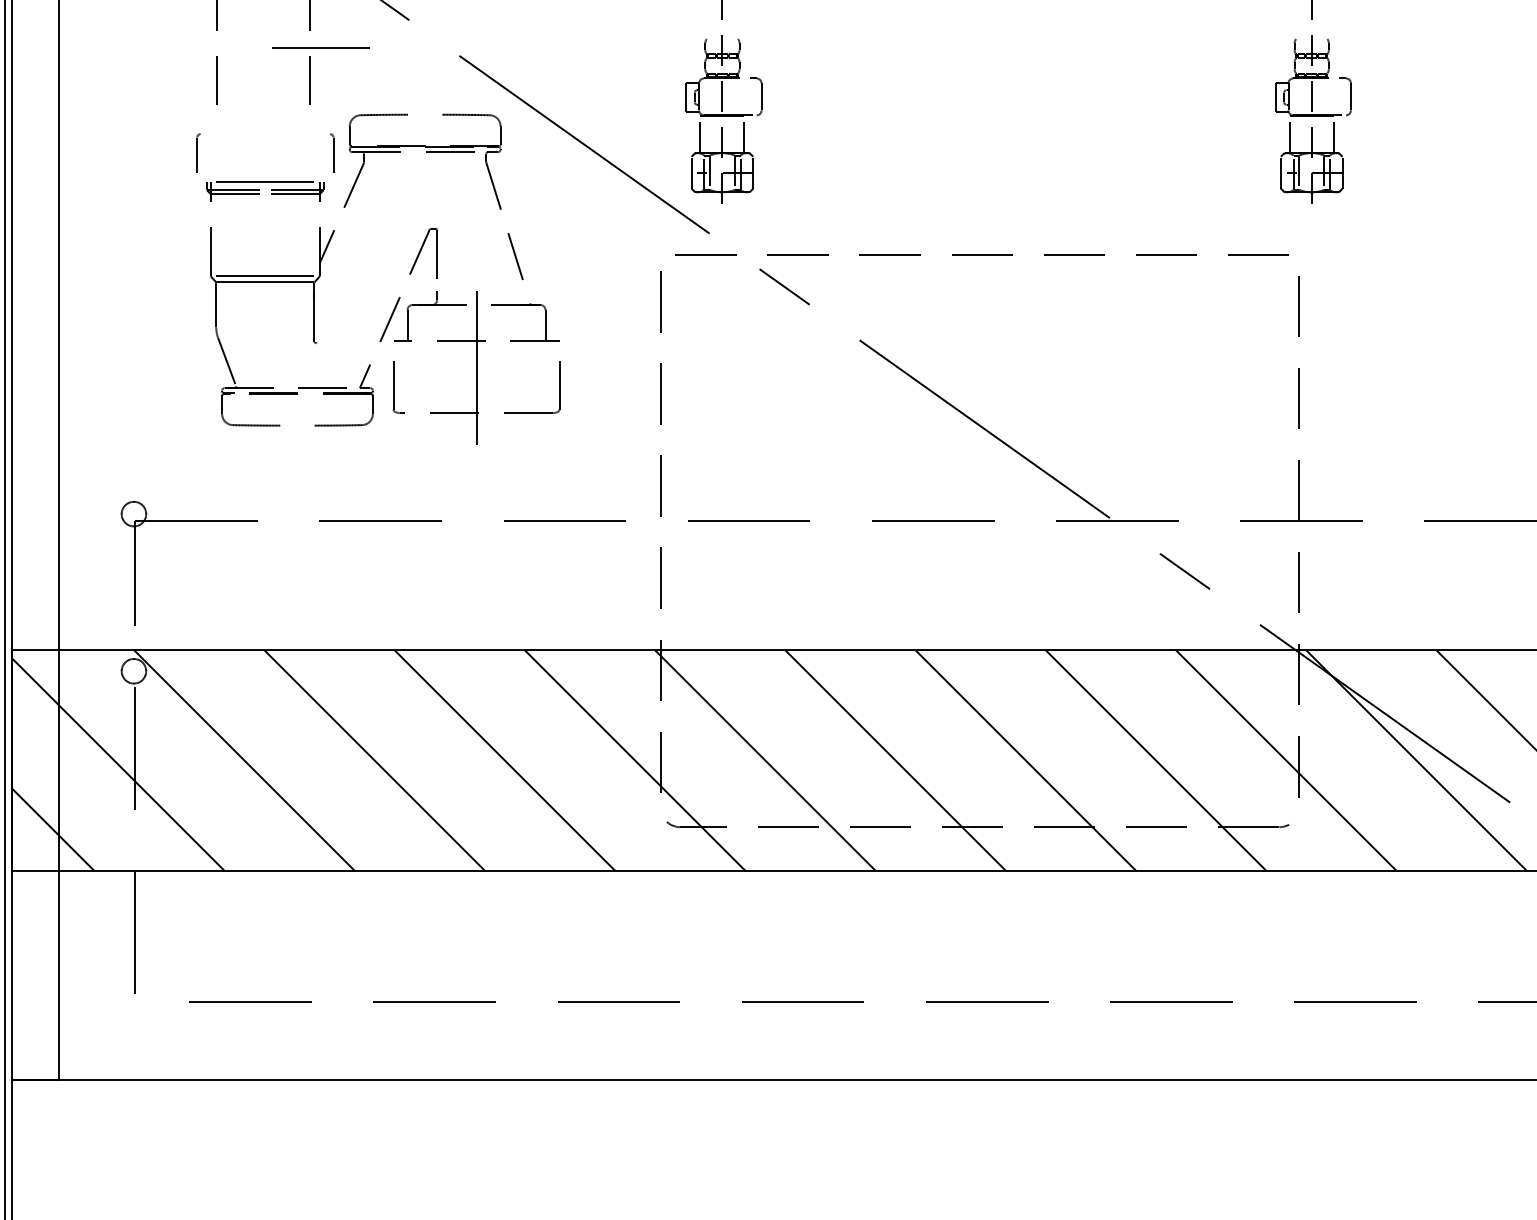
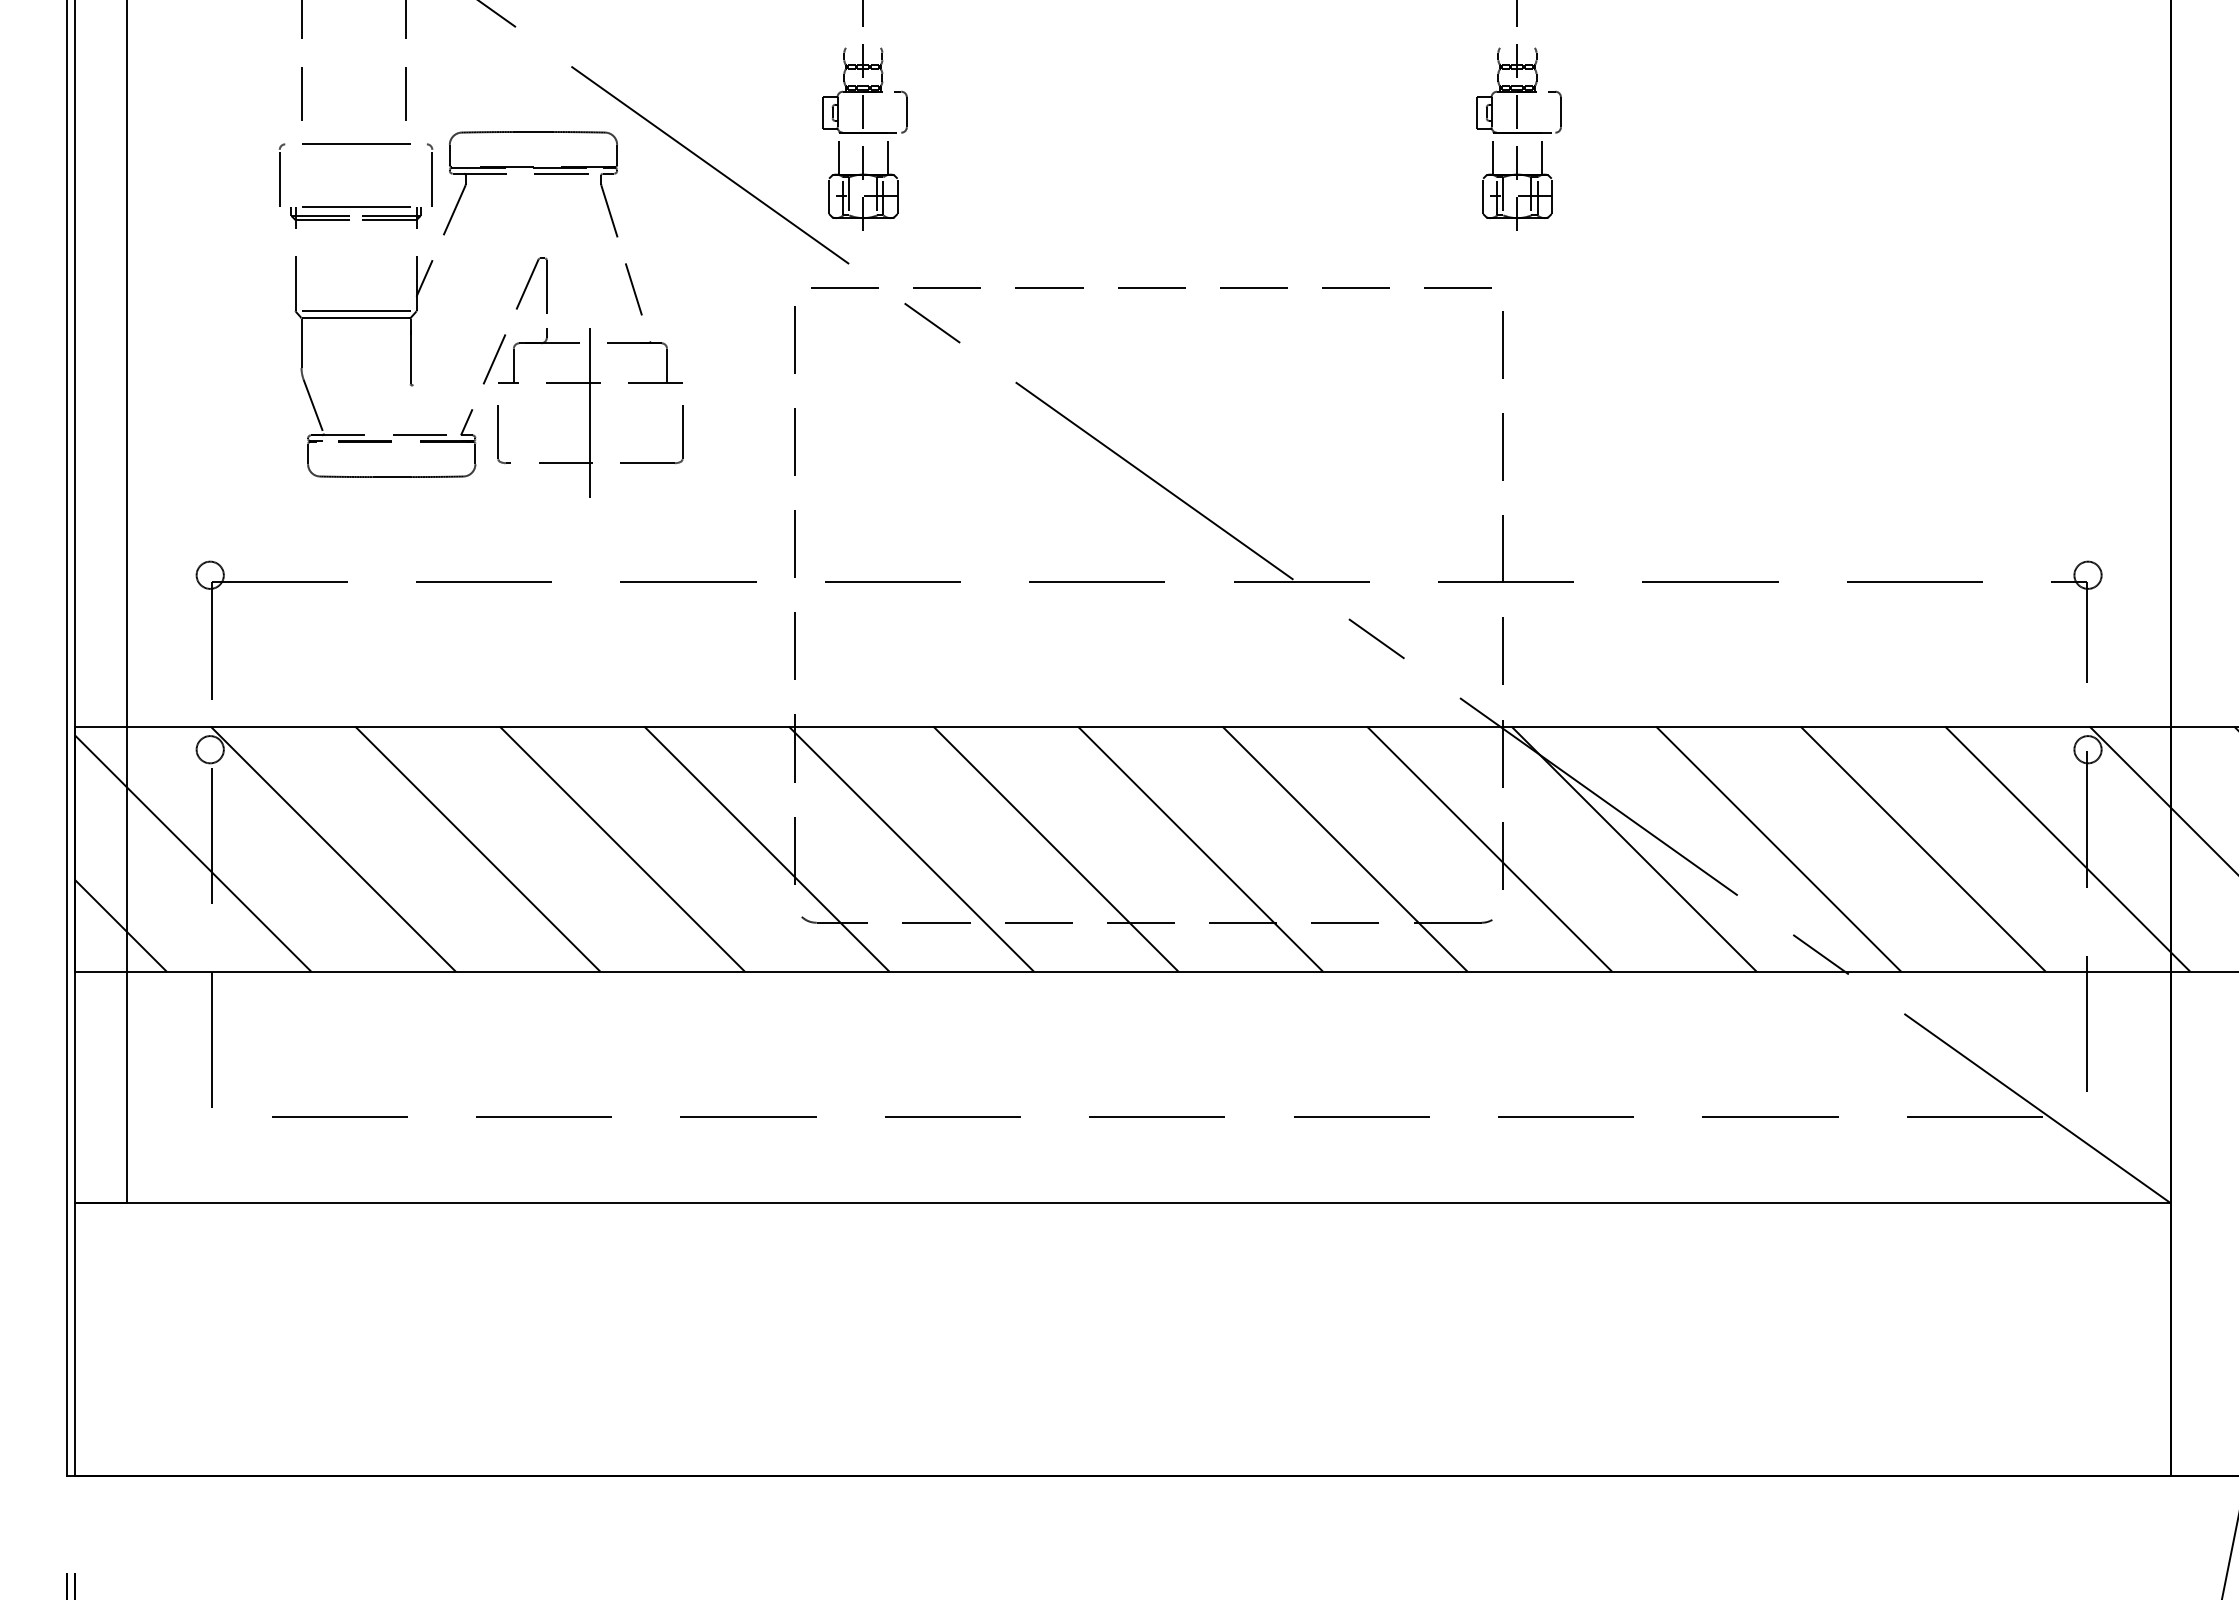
line: (321, 47) -> (356, 143), moved
line: (425, 115) -> (533, 132), added
part: (198, 153) -> (281, 174), size x1.43
part: (332, 153) -> (430, 174), size x1.43
line: (297, 426) -> (391, 477), added

